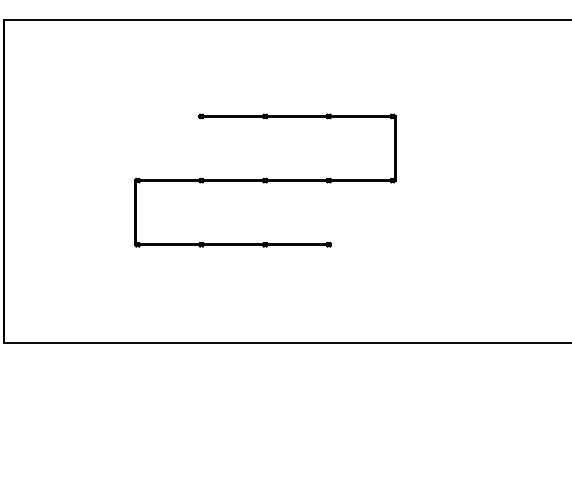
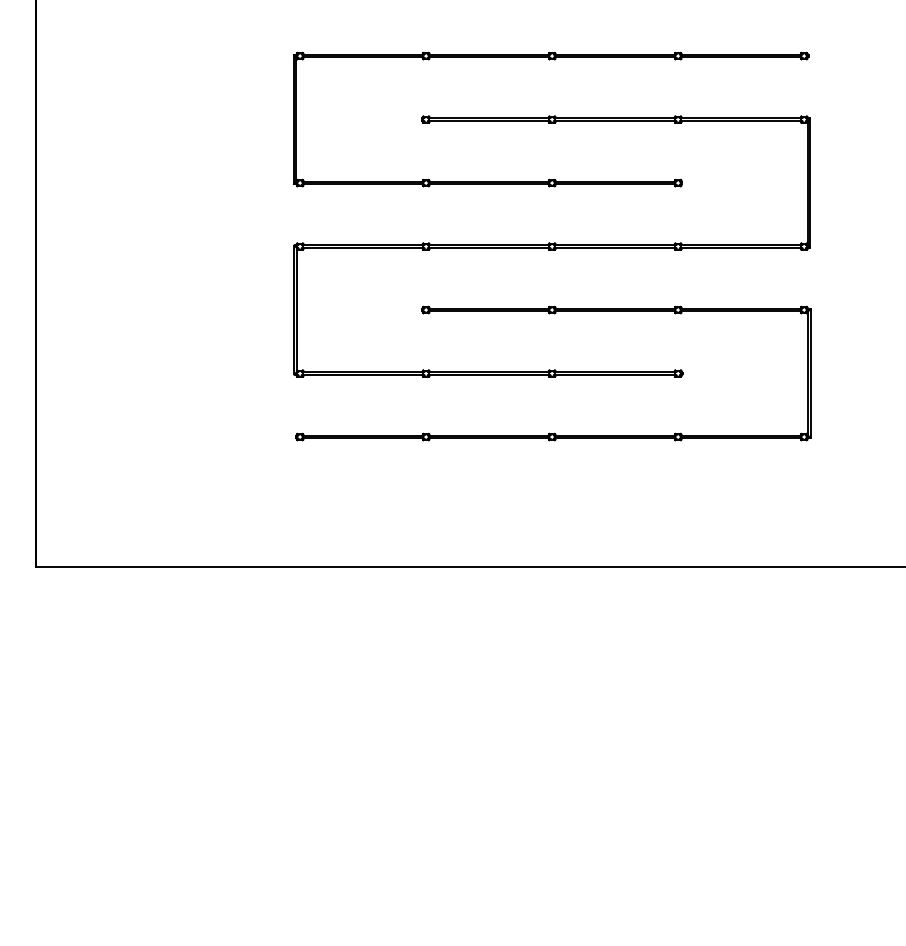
part: (263, 145) -> (548, 177), added
part: (264, 215) -> (550, 315), added

